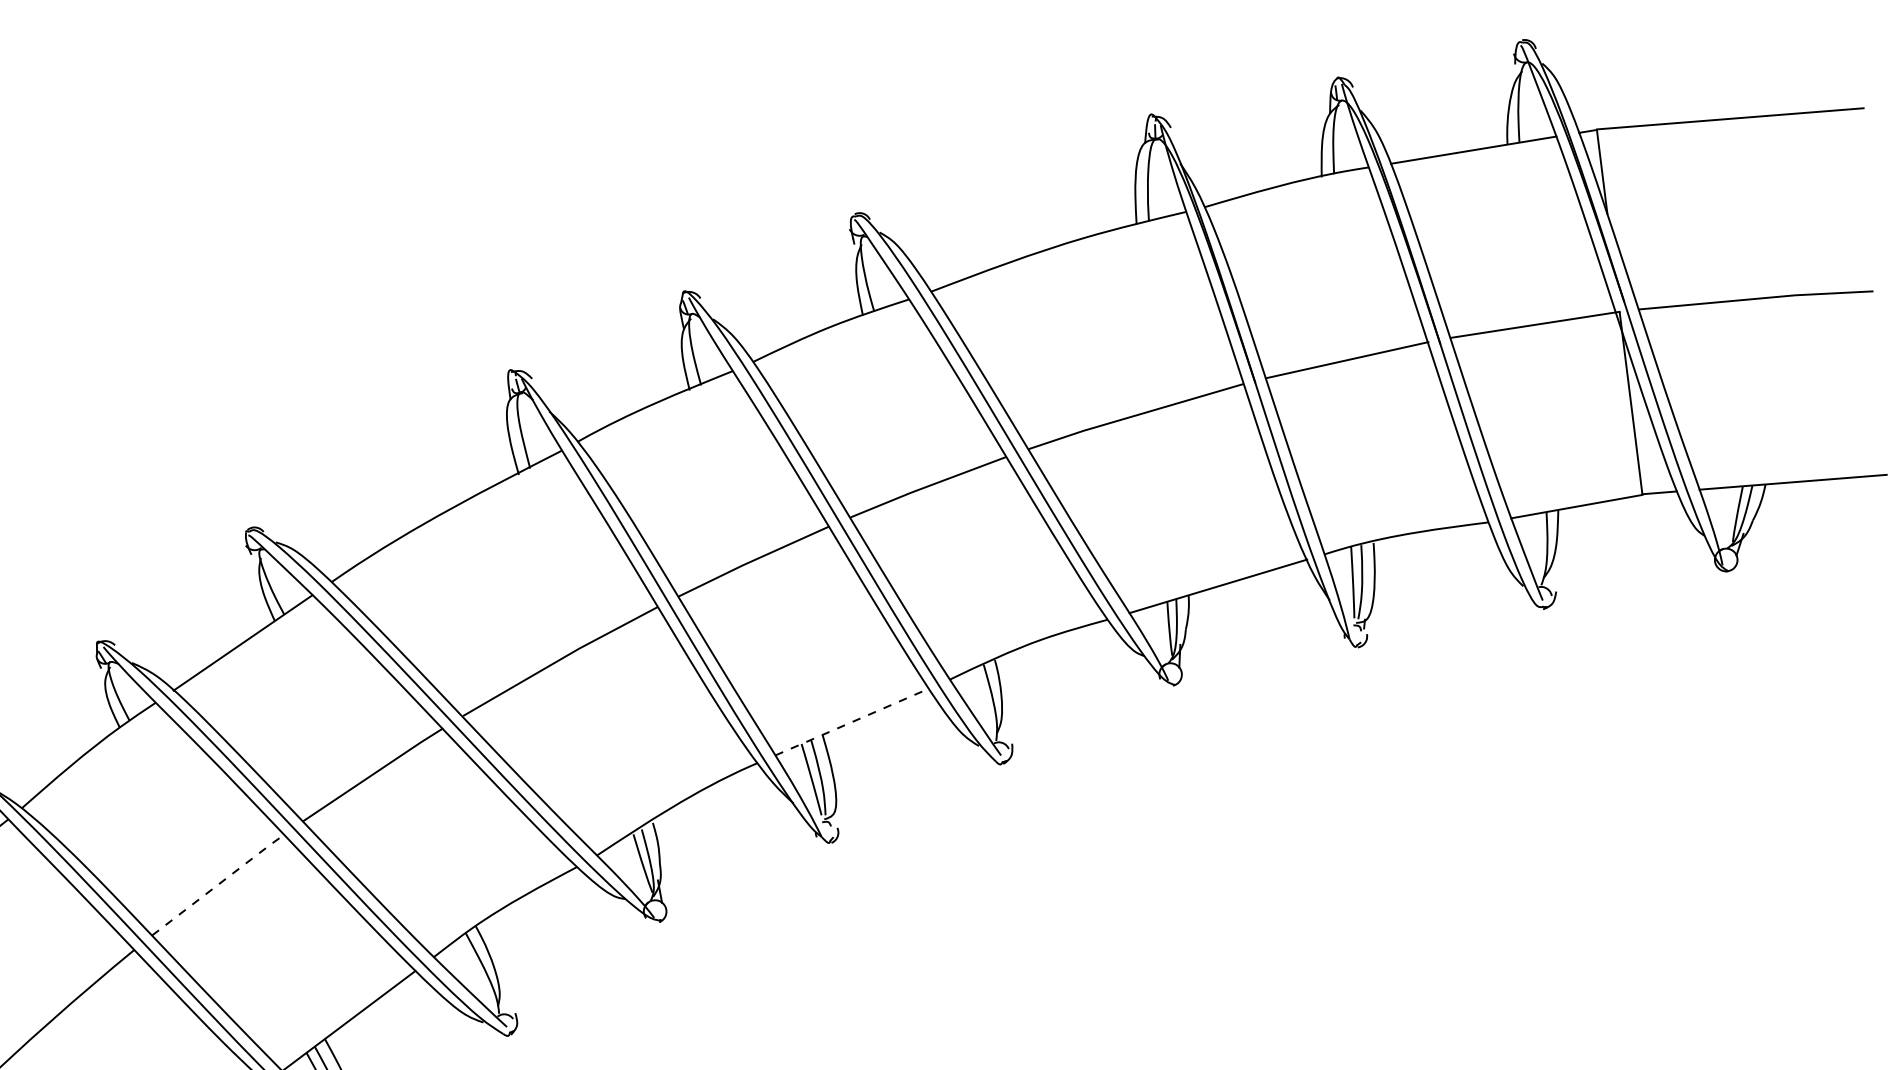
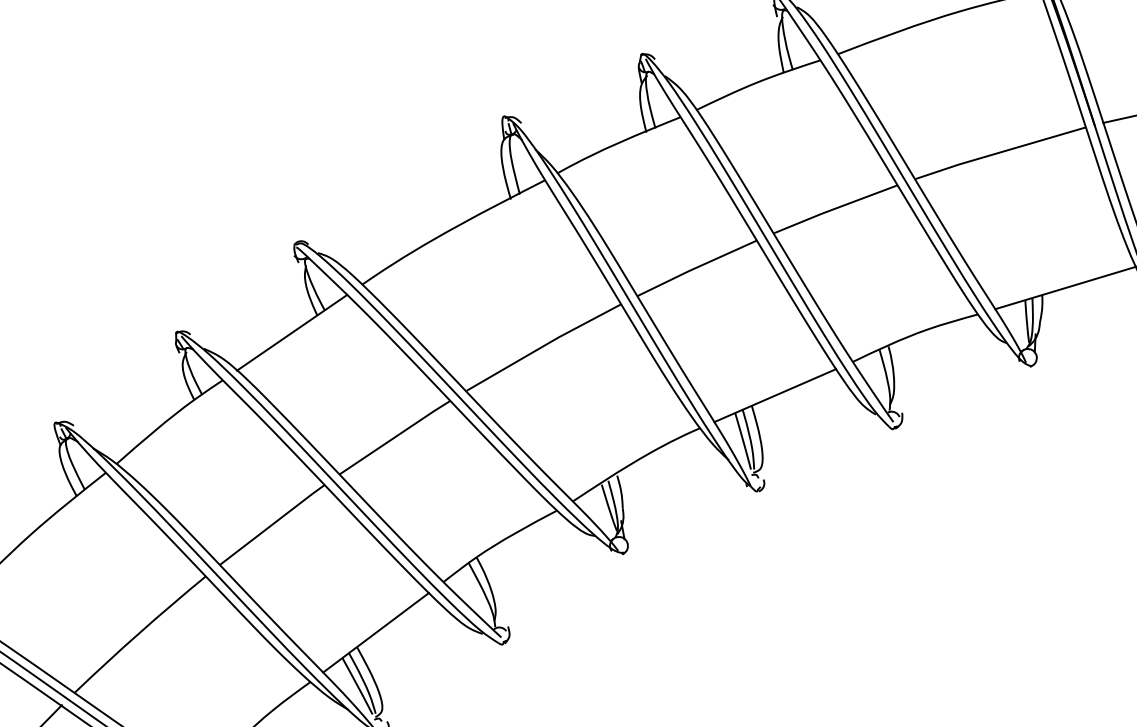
line: (852, 722) -> (775, 395), dashed -> solid
line: (219, 883) -> (273, 523), dashed -> solid

